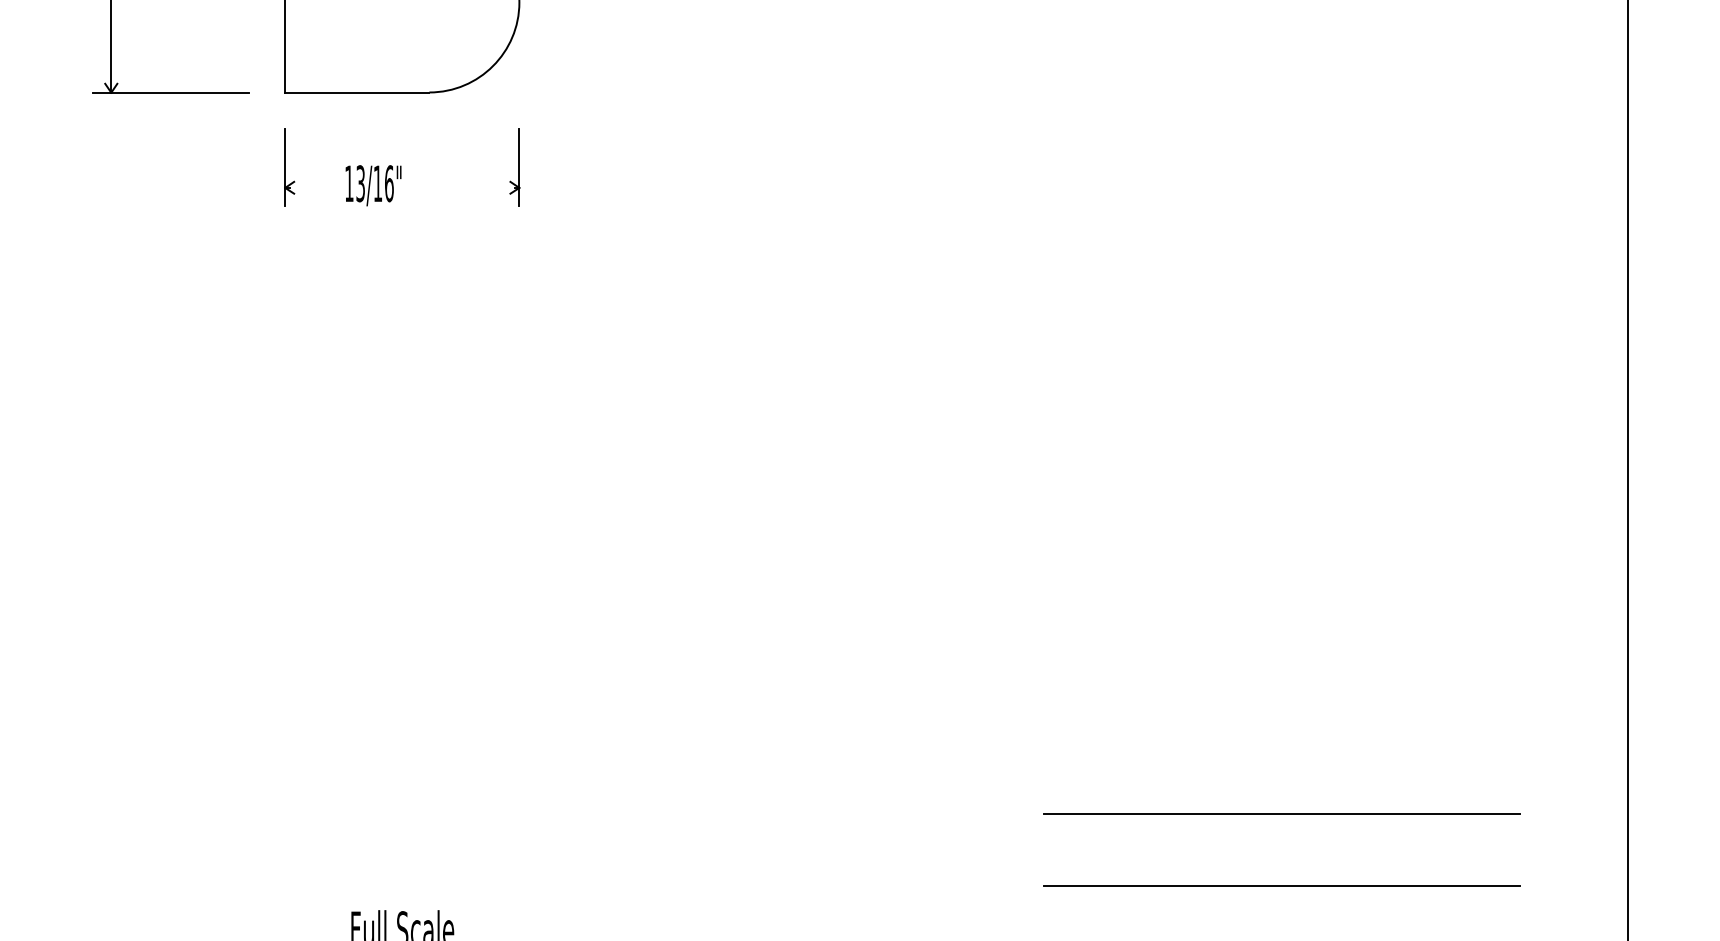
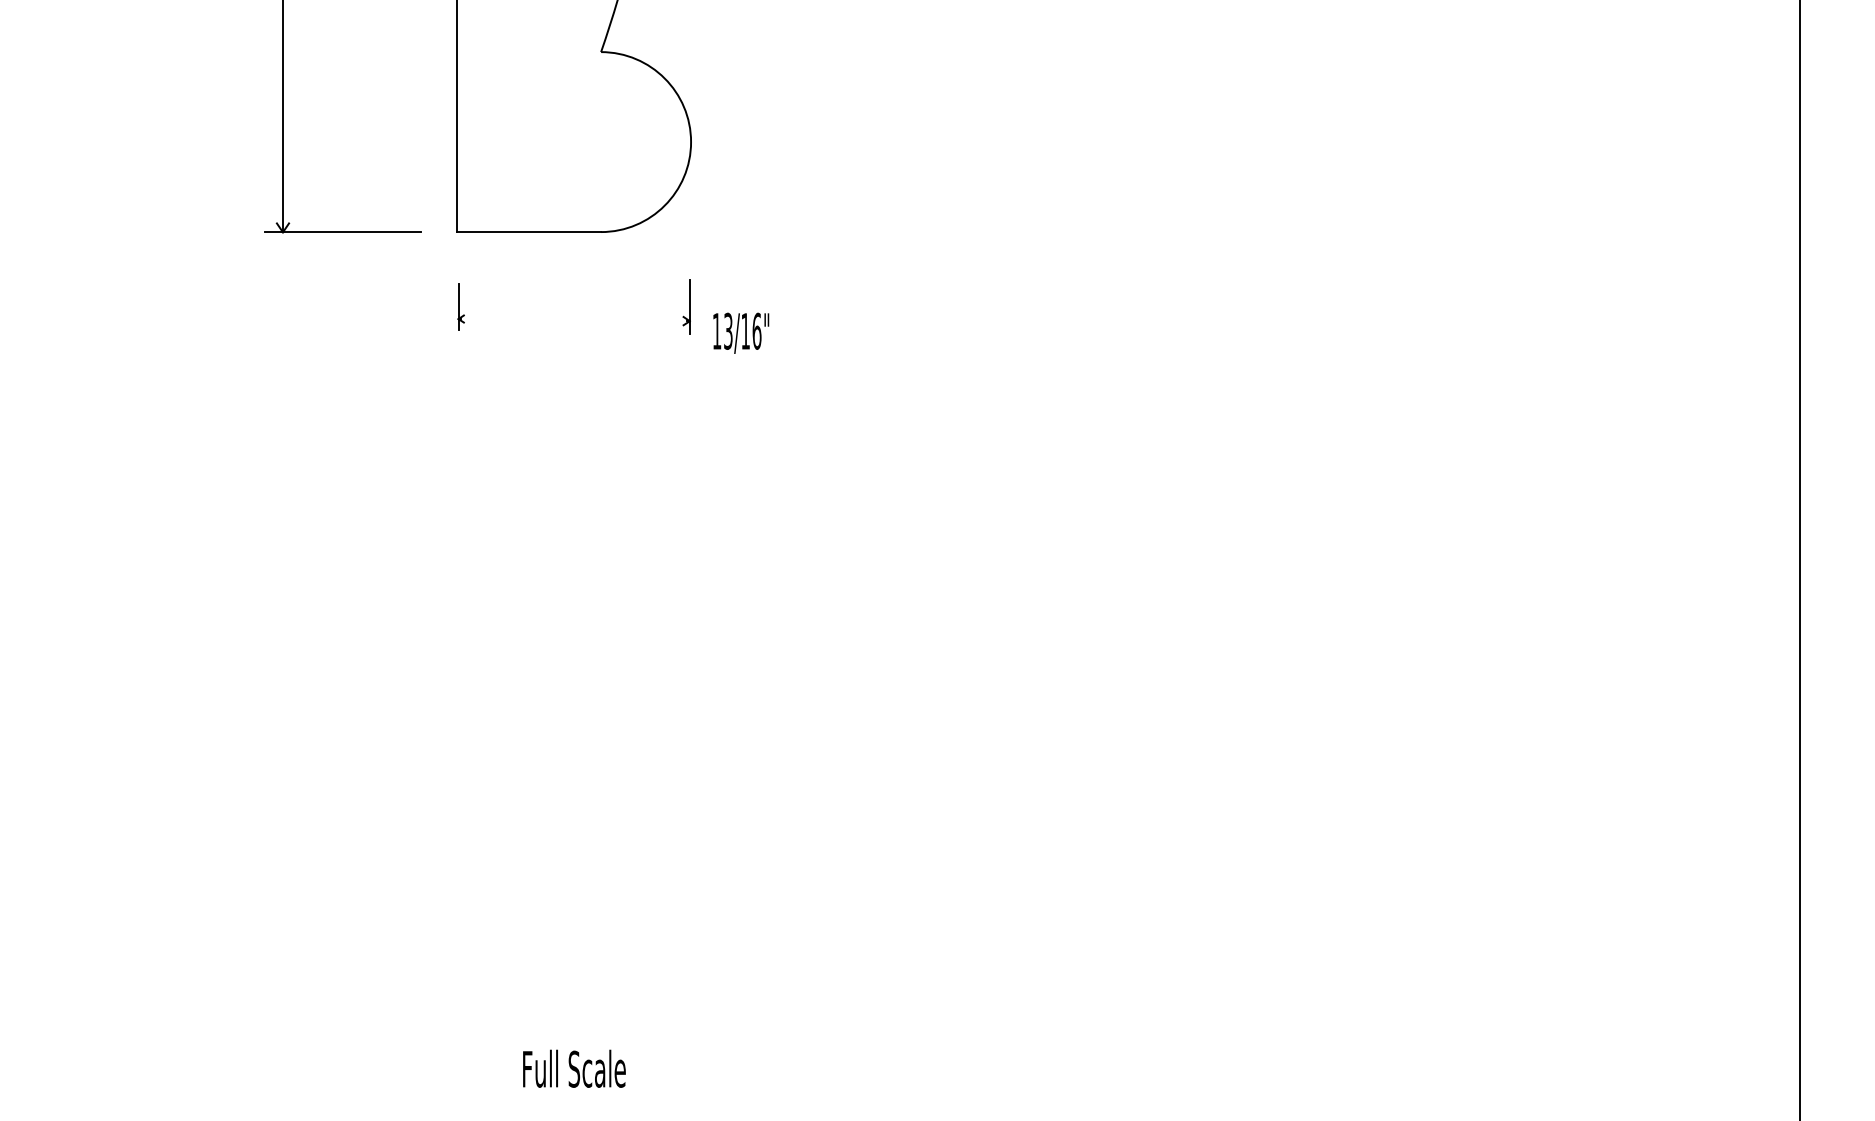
part: (288, 166) -> (460, 306), size x0.6
part: (514, 166) -> (686, 306), size x0.7
text: (373, 184) -> (741, 332), moved
line: (1281, 813) -> (1453, 953), removed
line: (1281, 885) -> (1453, 1025), removed

